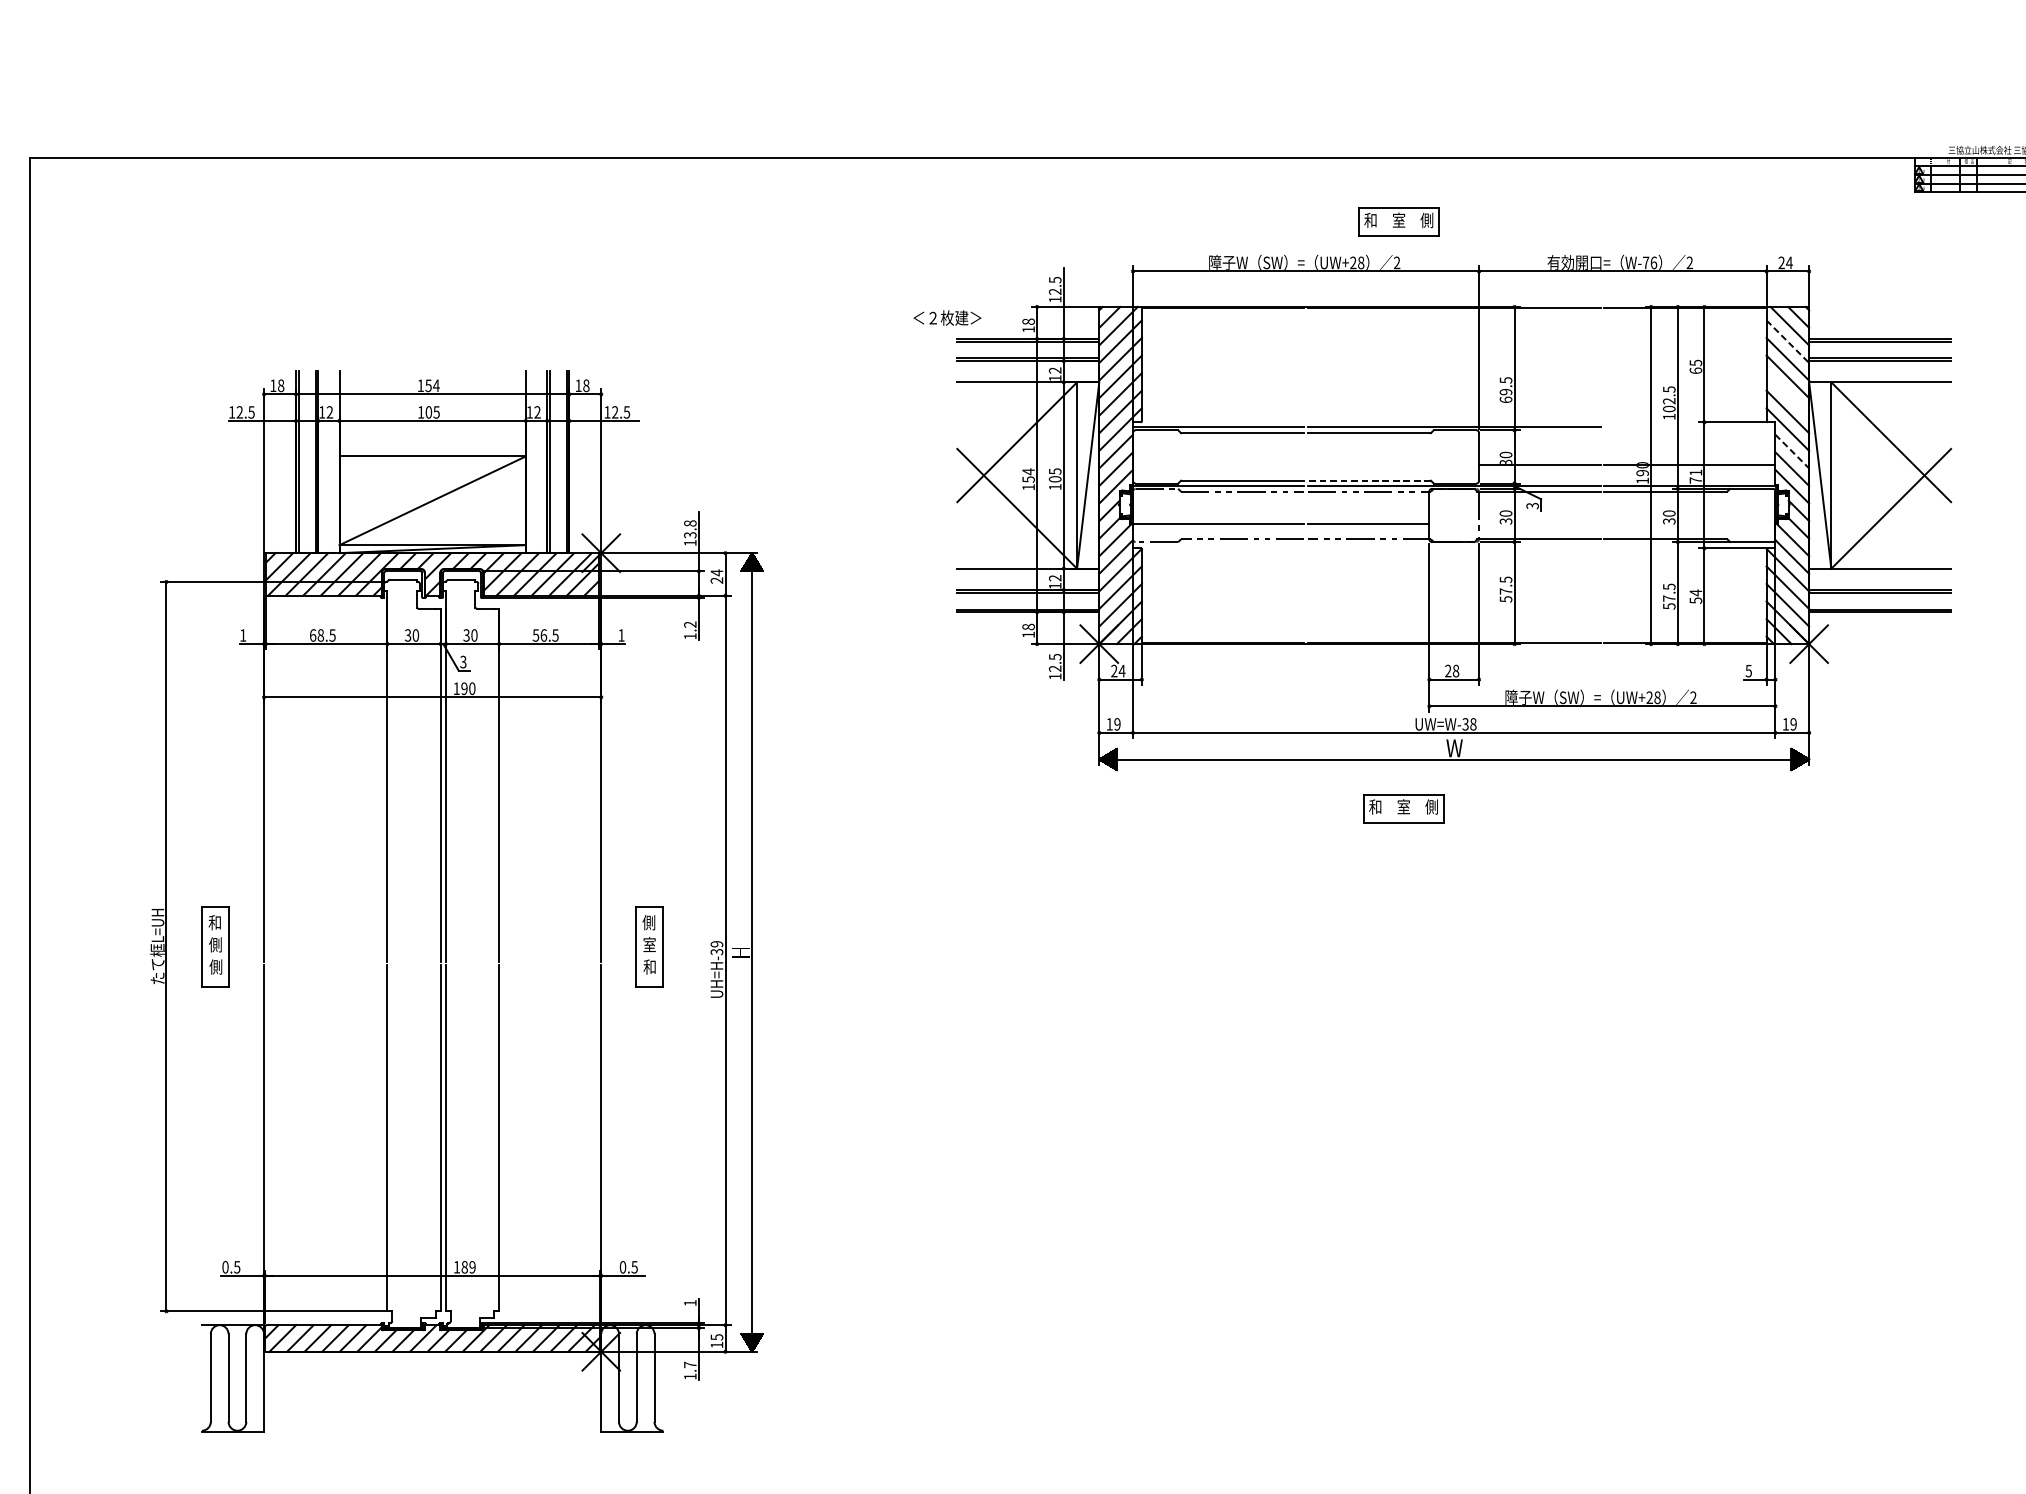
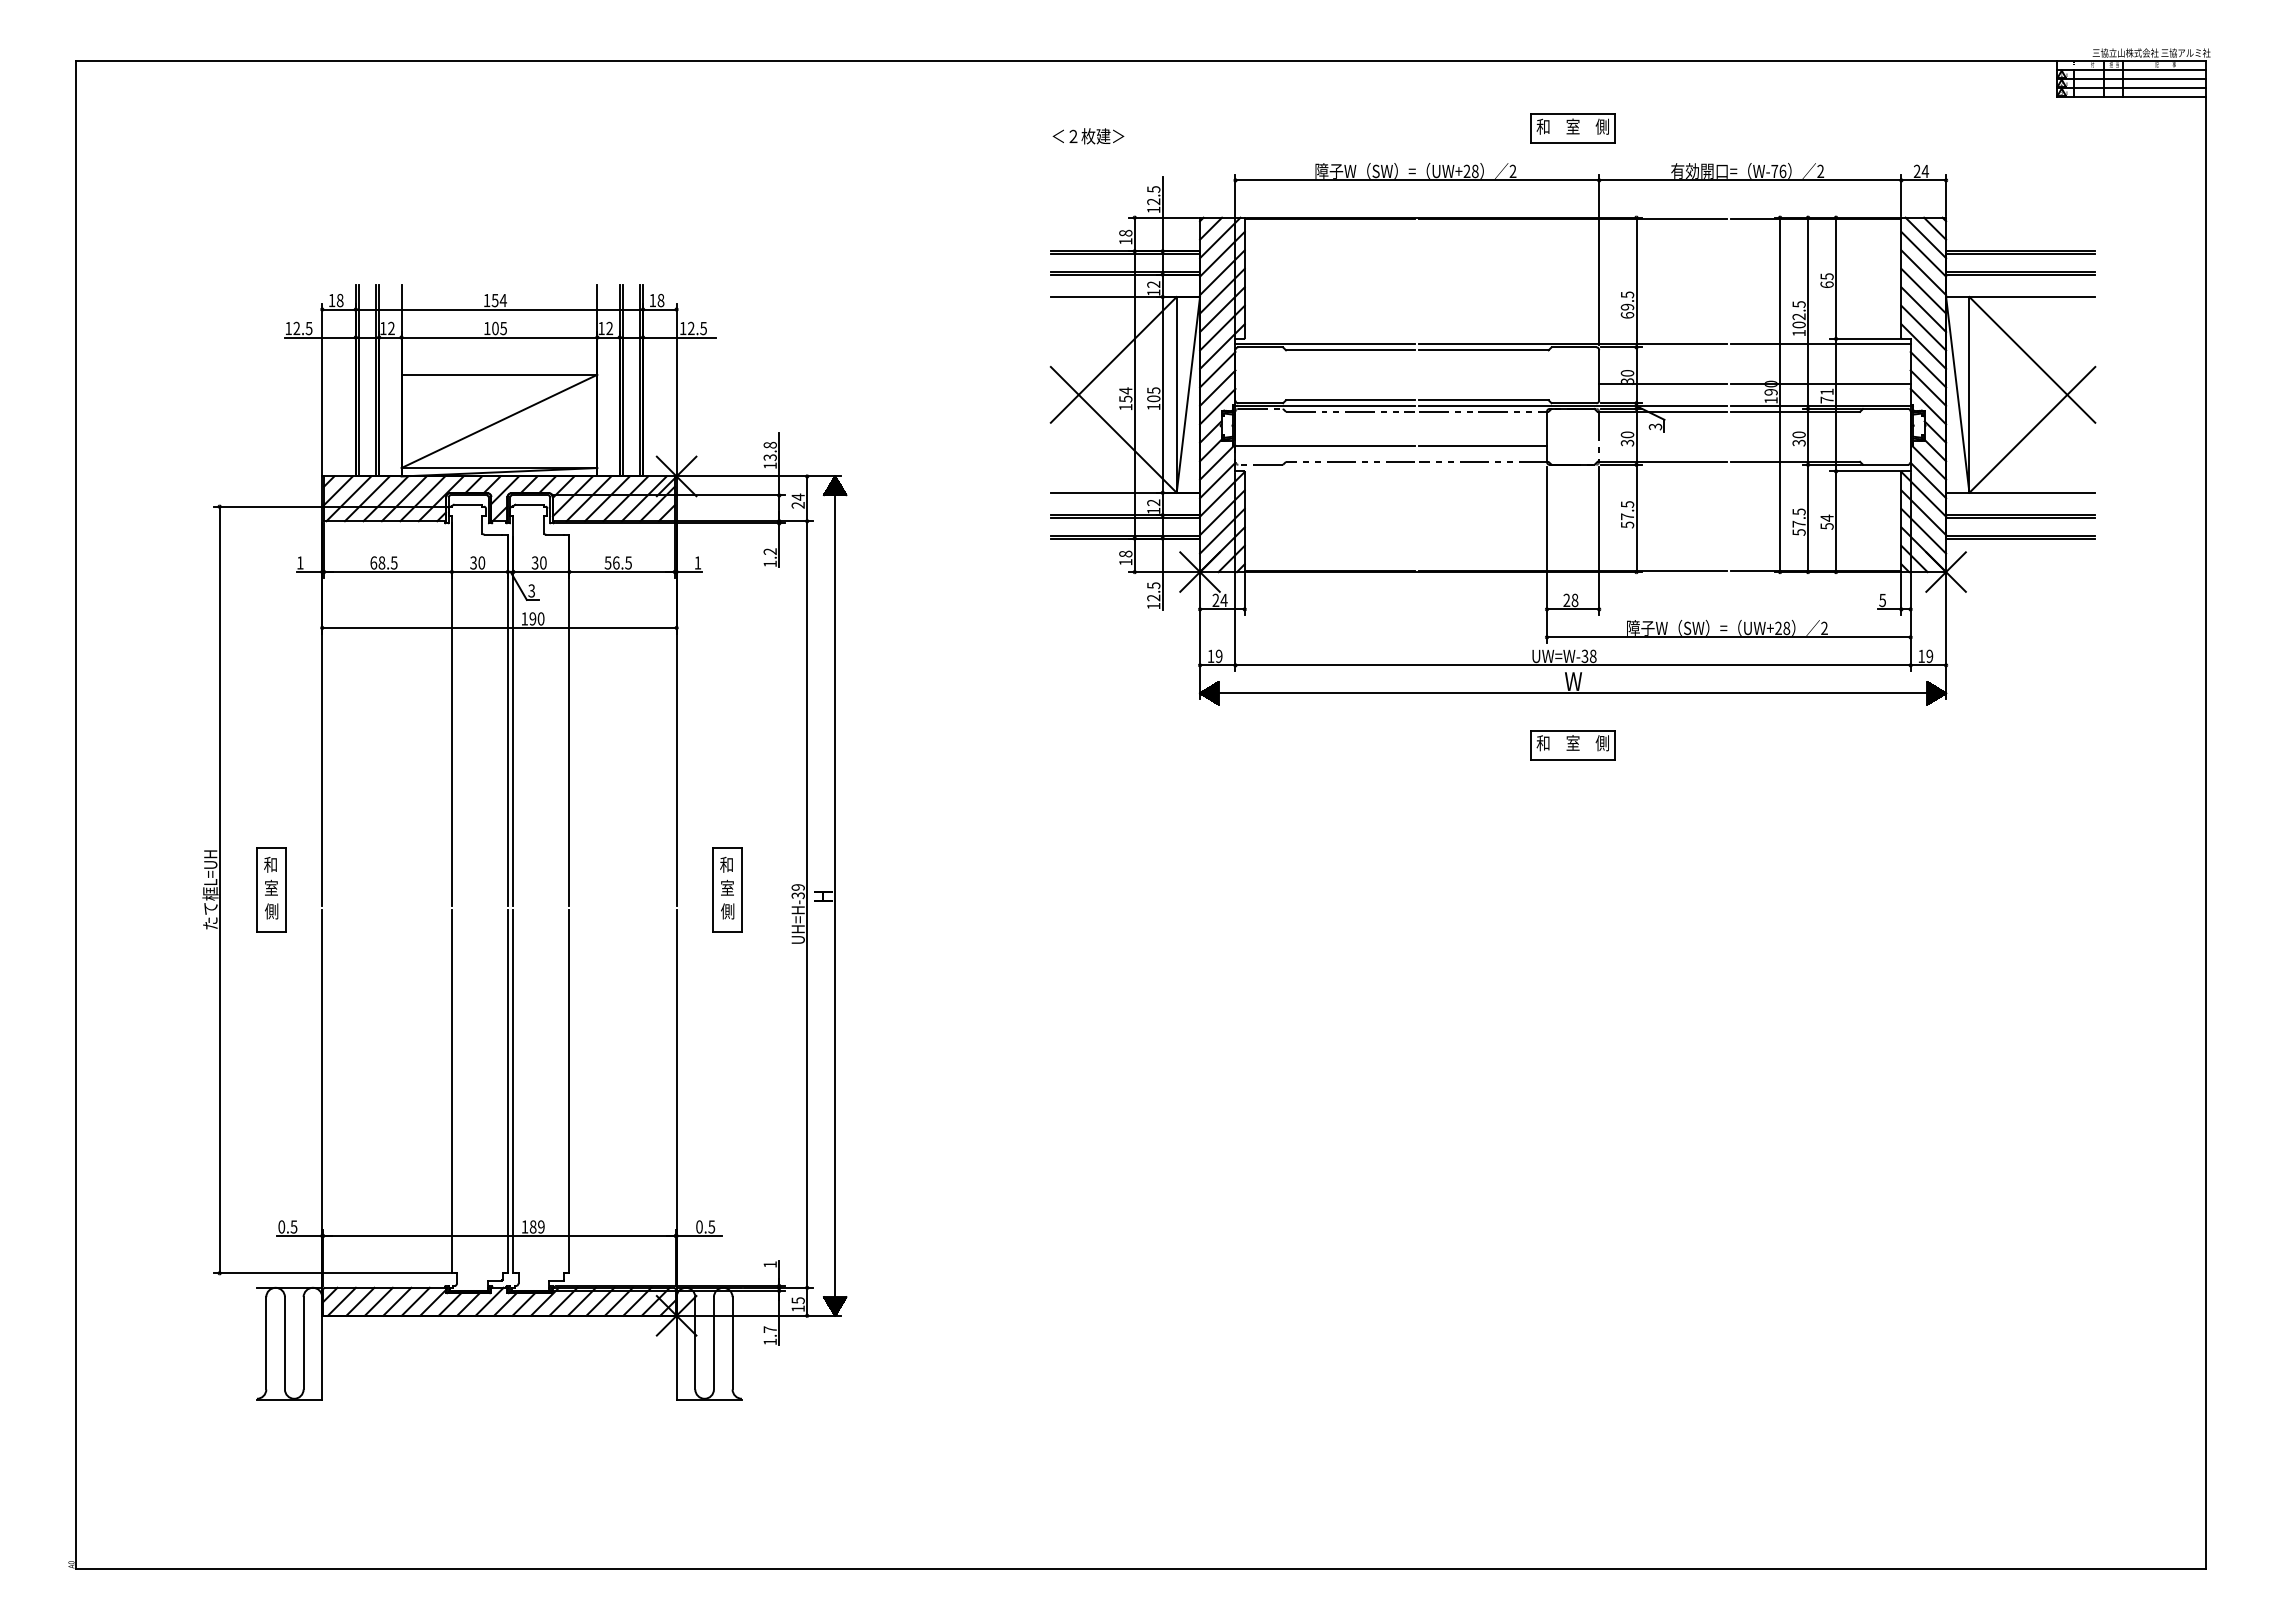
part: (1398, 222) -> (1572, 128), moved
text: (947, 318) -> (1088, 136), moved
line: (1787, 341) -> (1923, 254), dashed -> solid
line: (1787, 394) -> (1923, 309), added
line: (1689, 427) -> (1820, 344), added
line: (1792, 452) -> (1928, 370), dashed -> solid
line: (1368, 480) -> (1483, 400), dashed -> solid
part: (1403, 809) -> (1572, 745), moved
text: (648, 922) -> (726, 864), 側 -> 和
text: (214, 944) -> (270, 887), 側 -> 室
text: (649, 967) -> (727, 911), 和 -> 側

